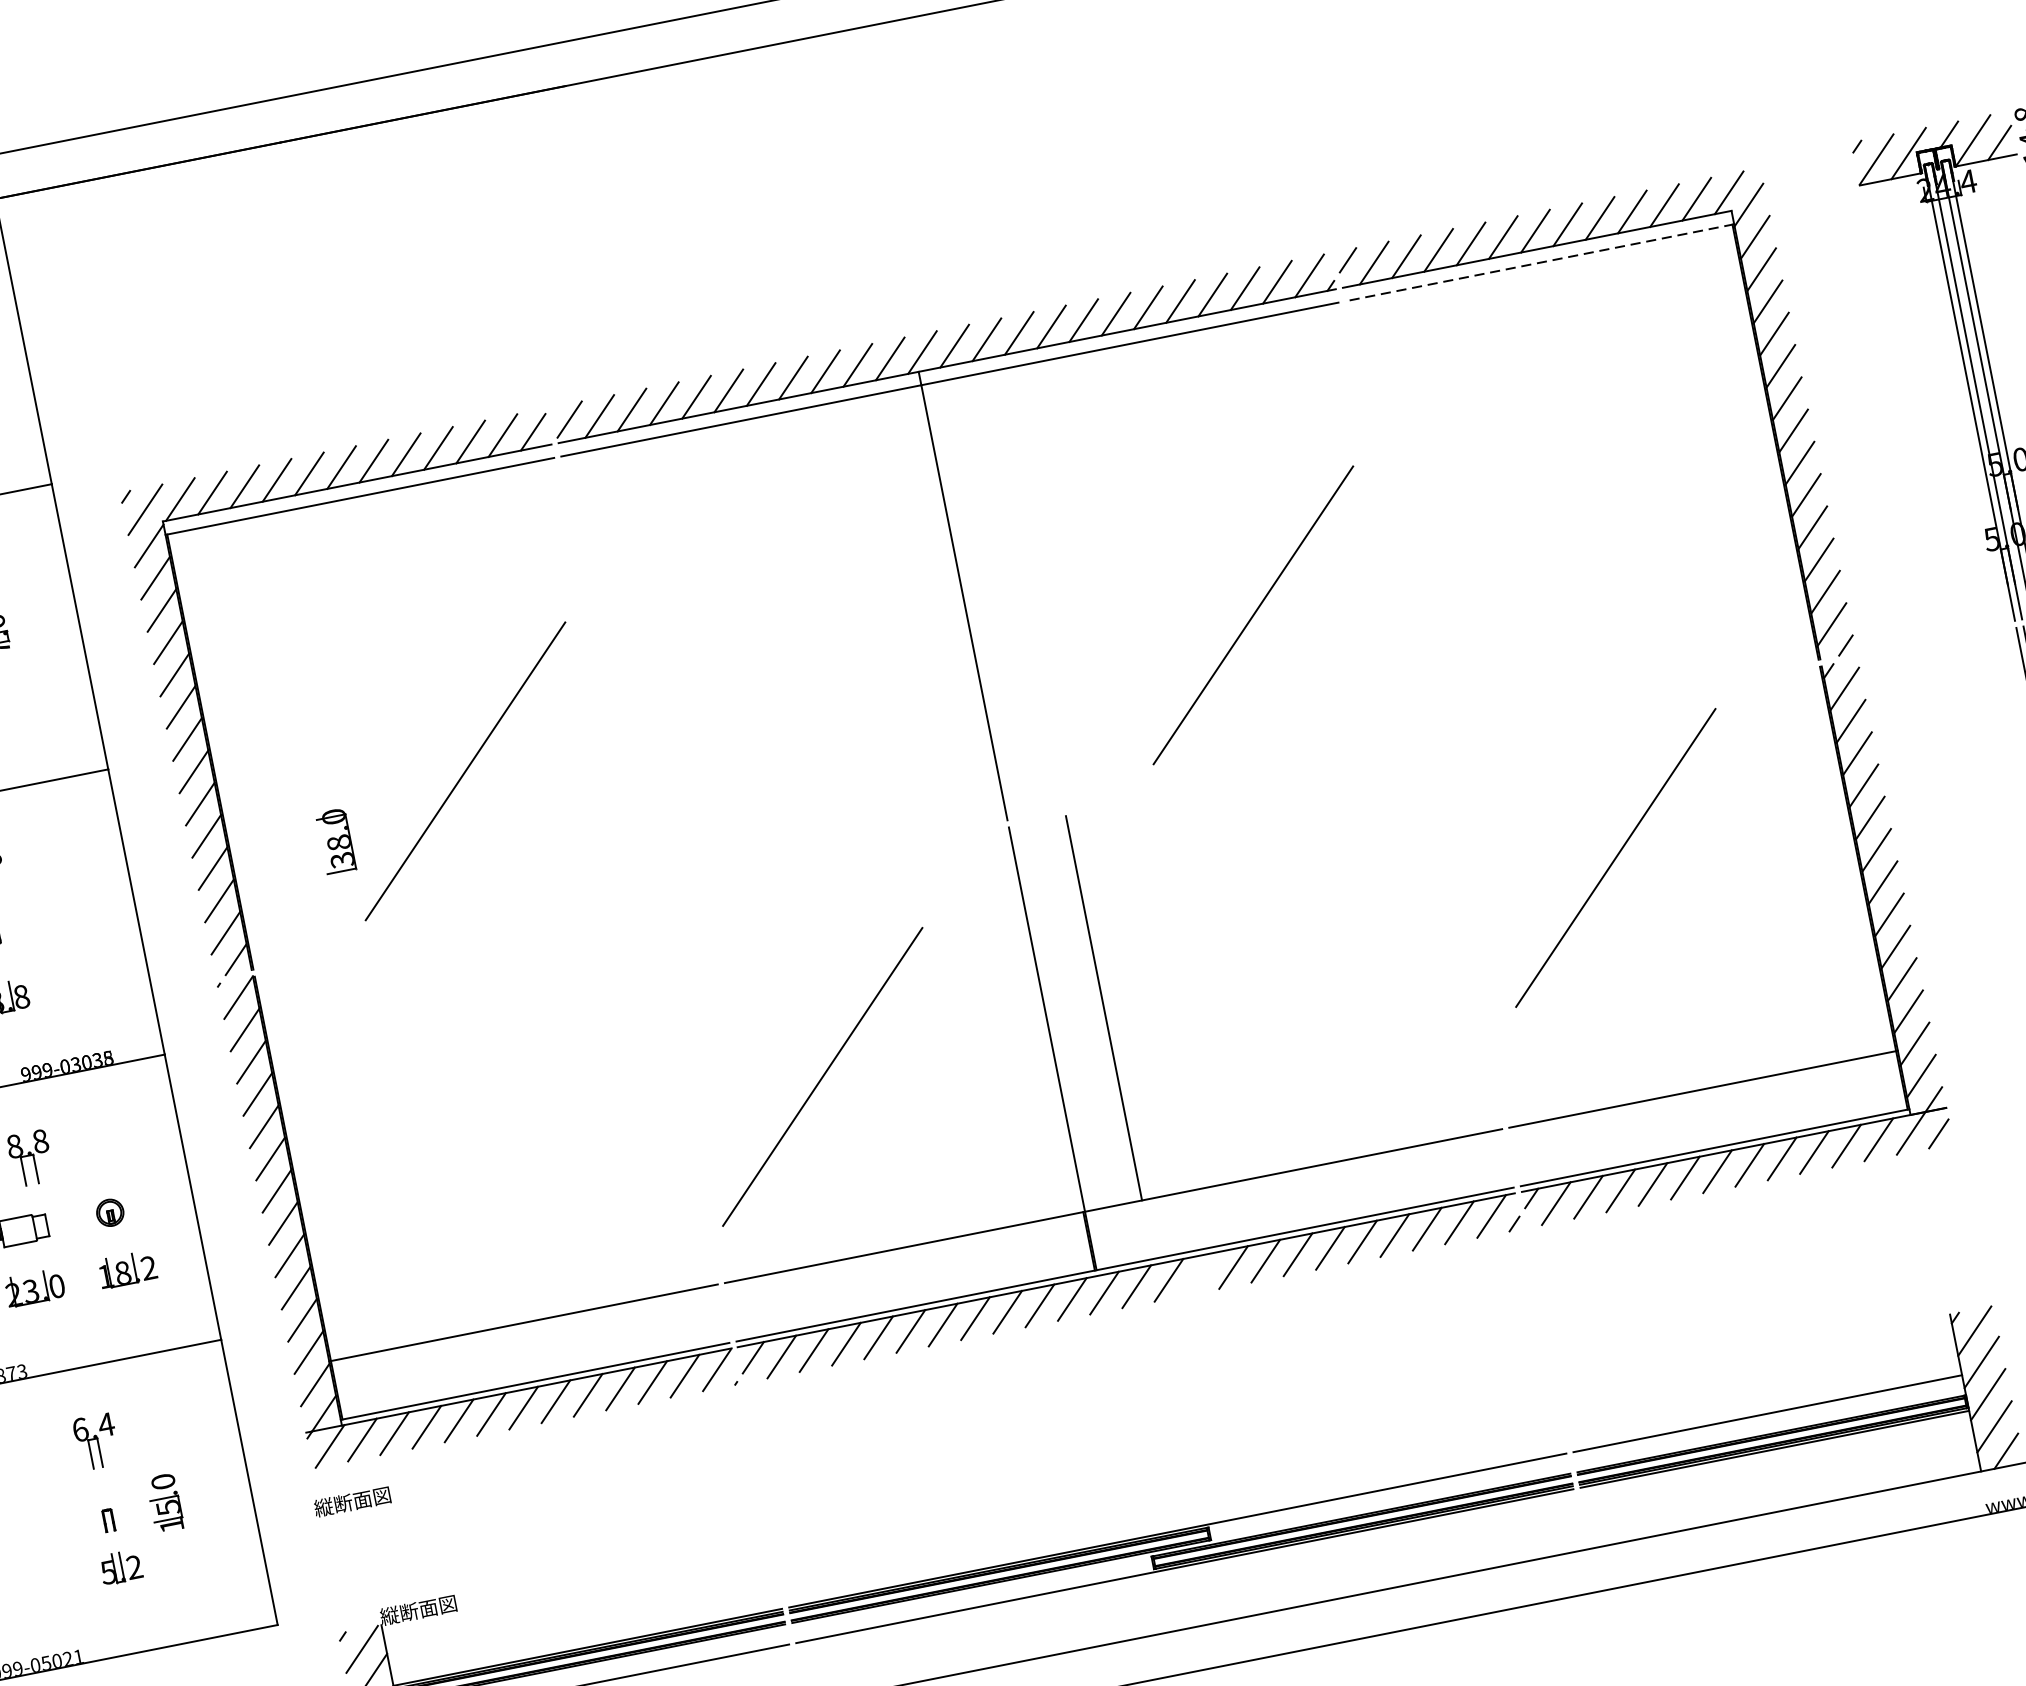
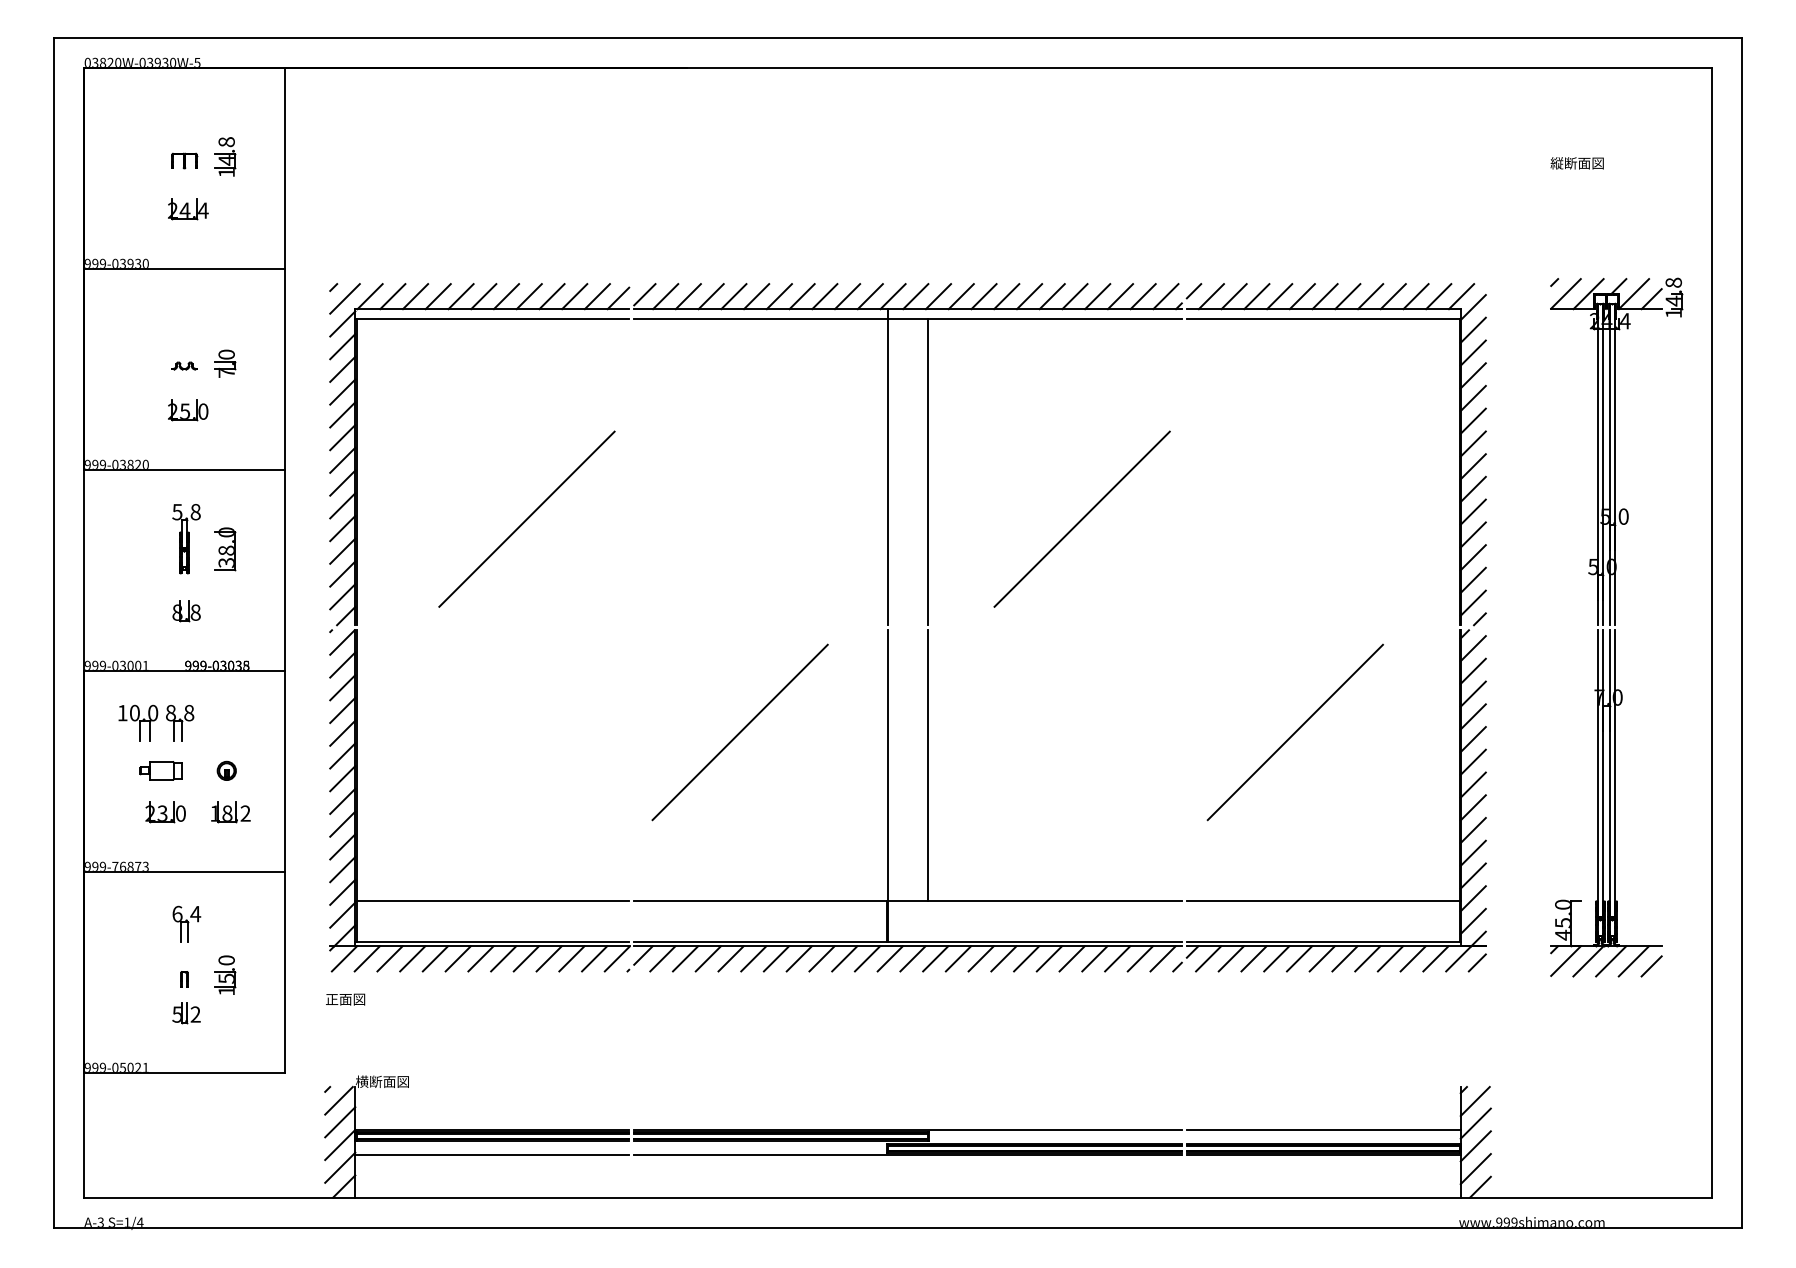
line: (1539, 262) -> (1323, 318), dashed -> solid
line: (1021, 590) -> (928, 471), added
part: (337, 841) -> (225, 549), moved
line: (821, 1077) -> (739, 732), moved
line: (1201, 1273) -> (958, 958), added
text: (351, 1502) -> (351, 999), 縦断面図 -> 正面図
text: (388, 1615) -> (361, 1081), 縦断面図 -> 横断面図

